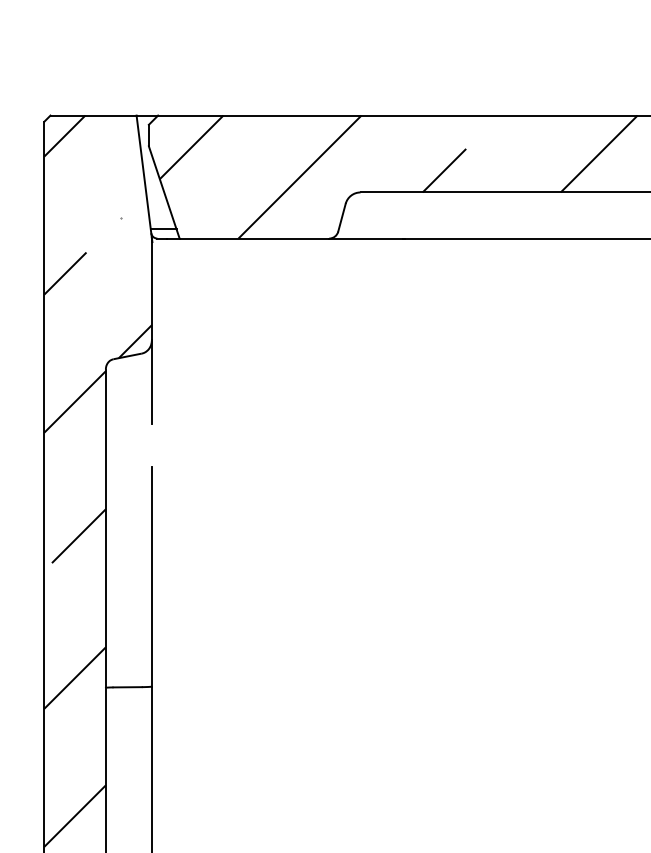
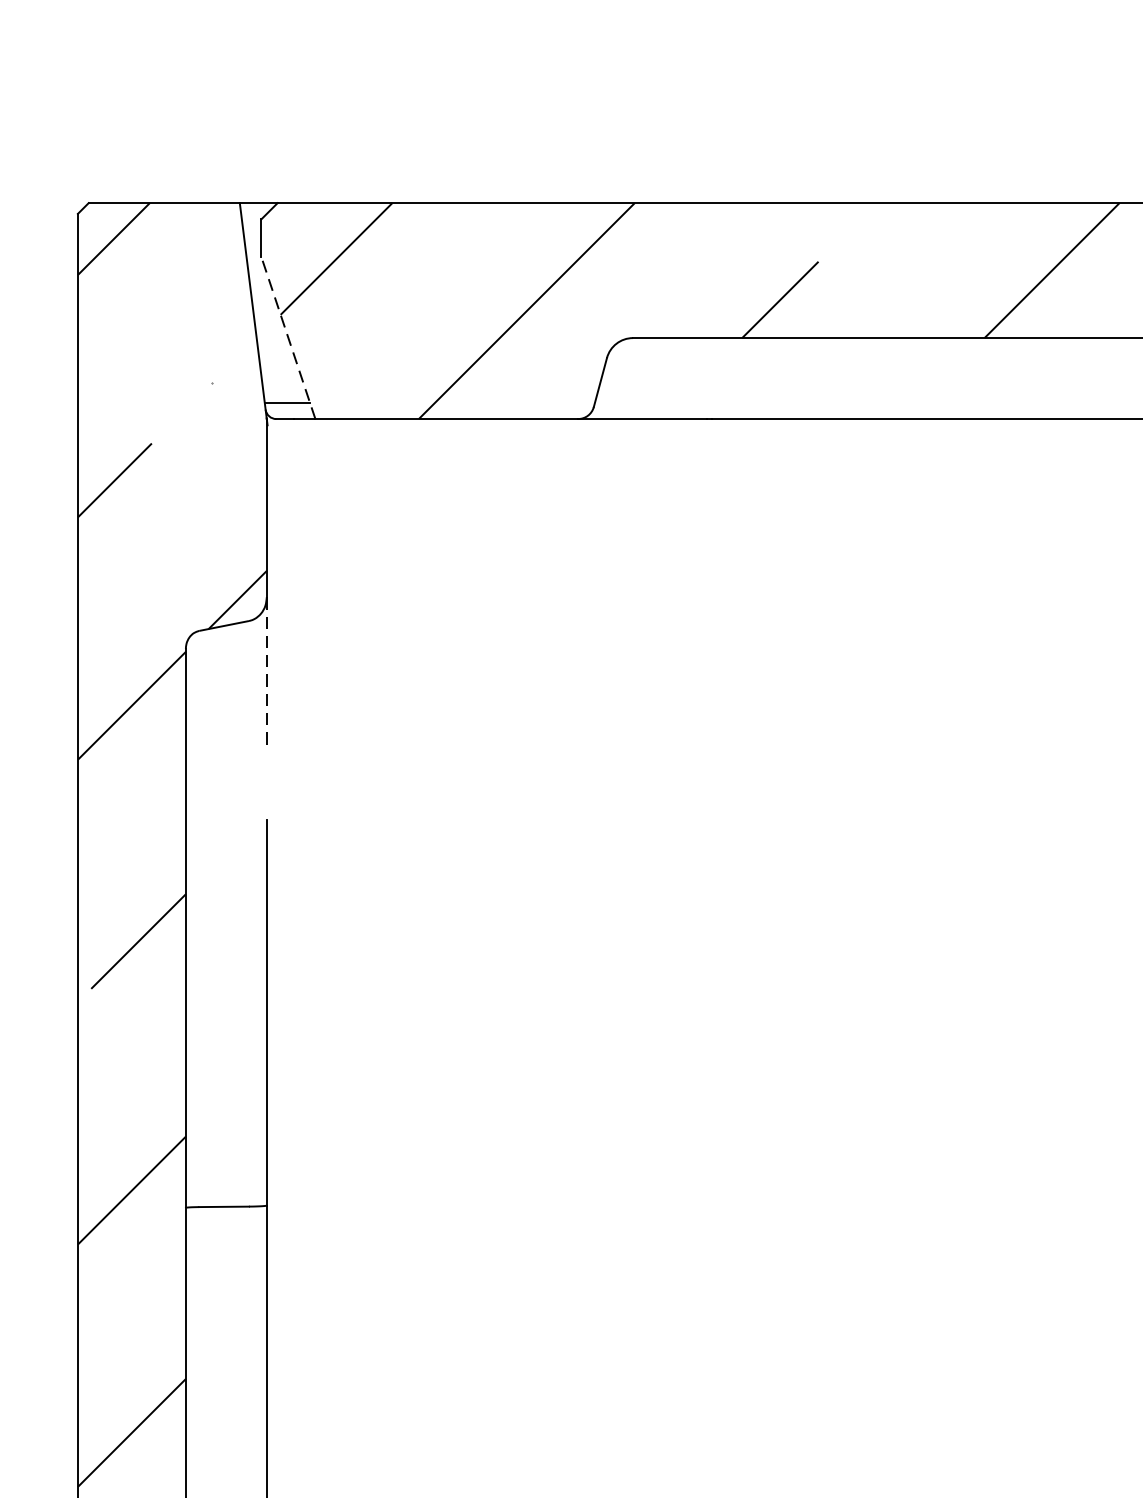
line: (164, 192) -> (288, 338), solid -> dashed
line: (151, 382) -> (266, 671), solid -> dashed

